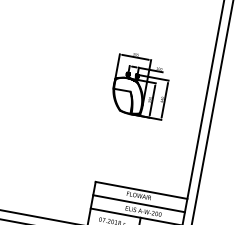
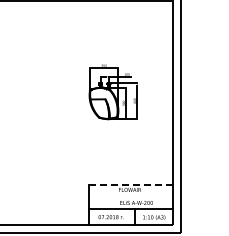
line: (141, 190) -> (131, 184), solid -> dashed
line: (139, 203) -> (131, 196), removed

